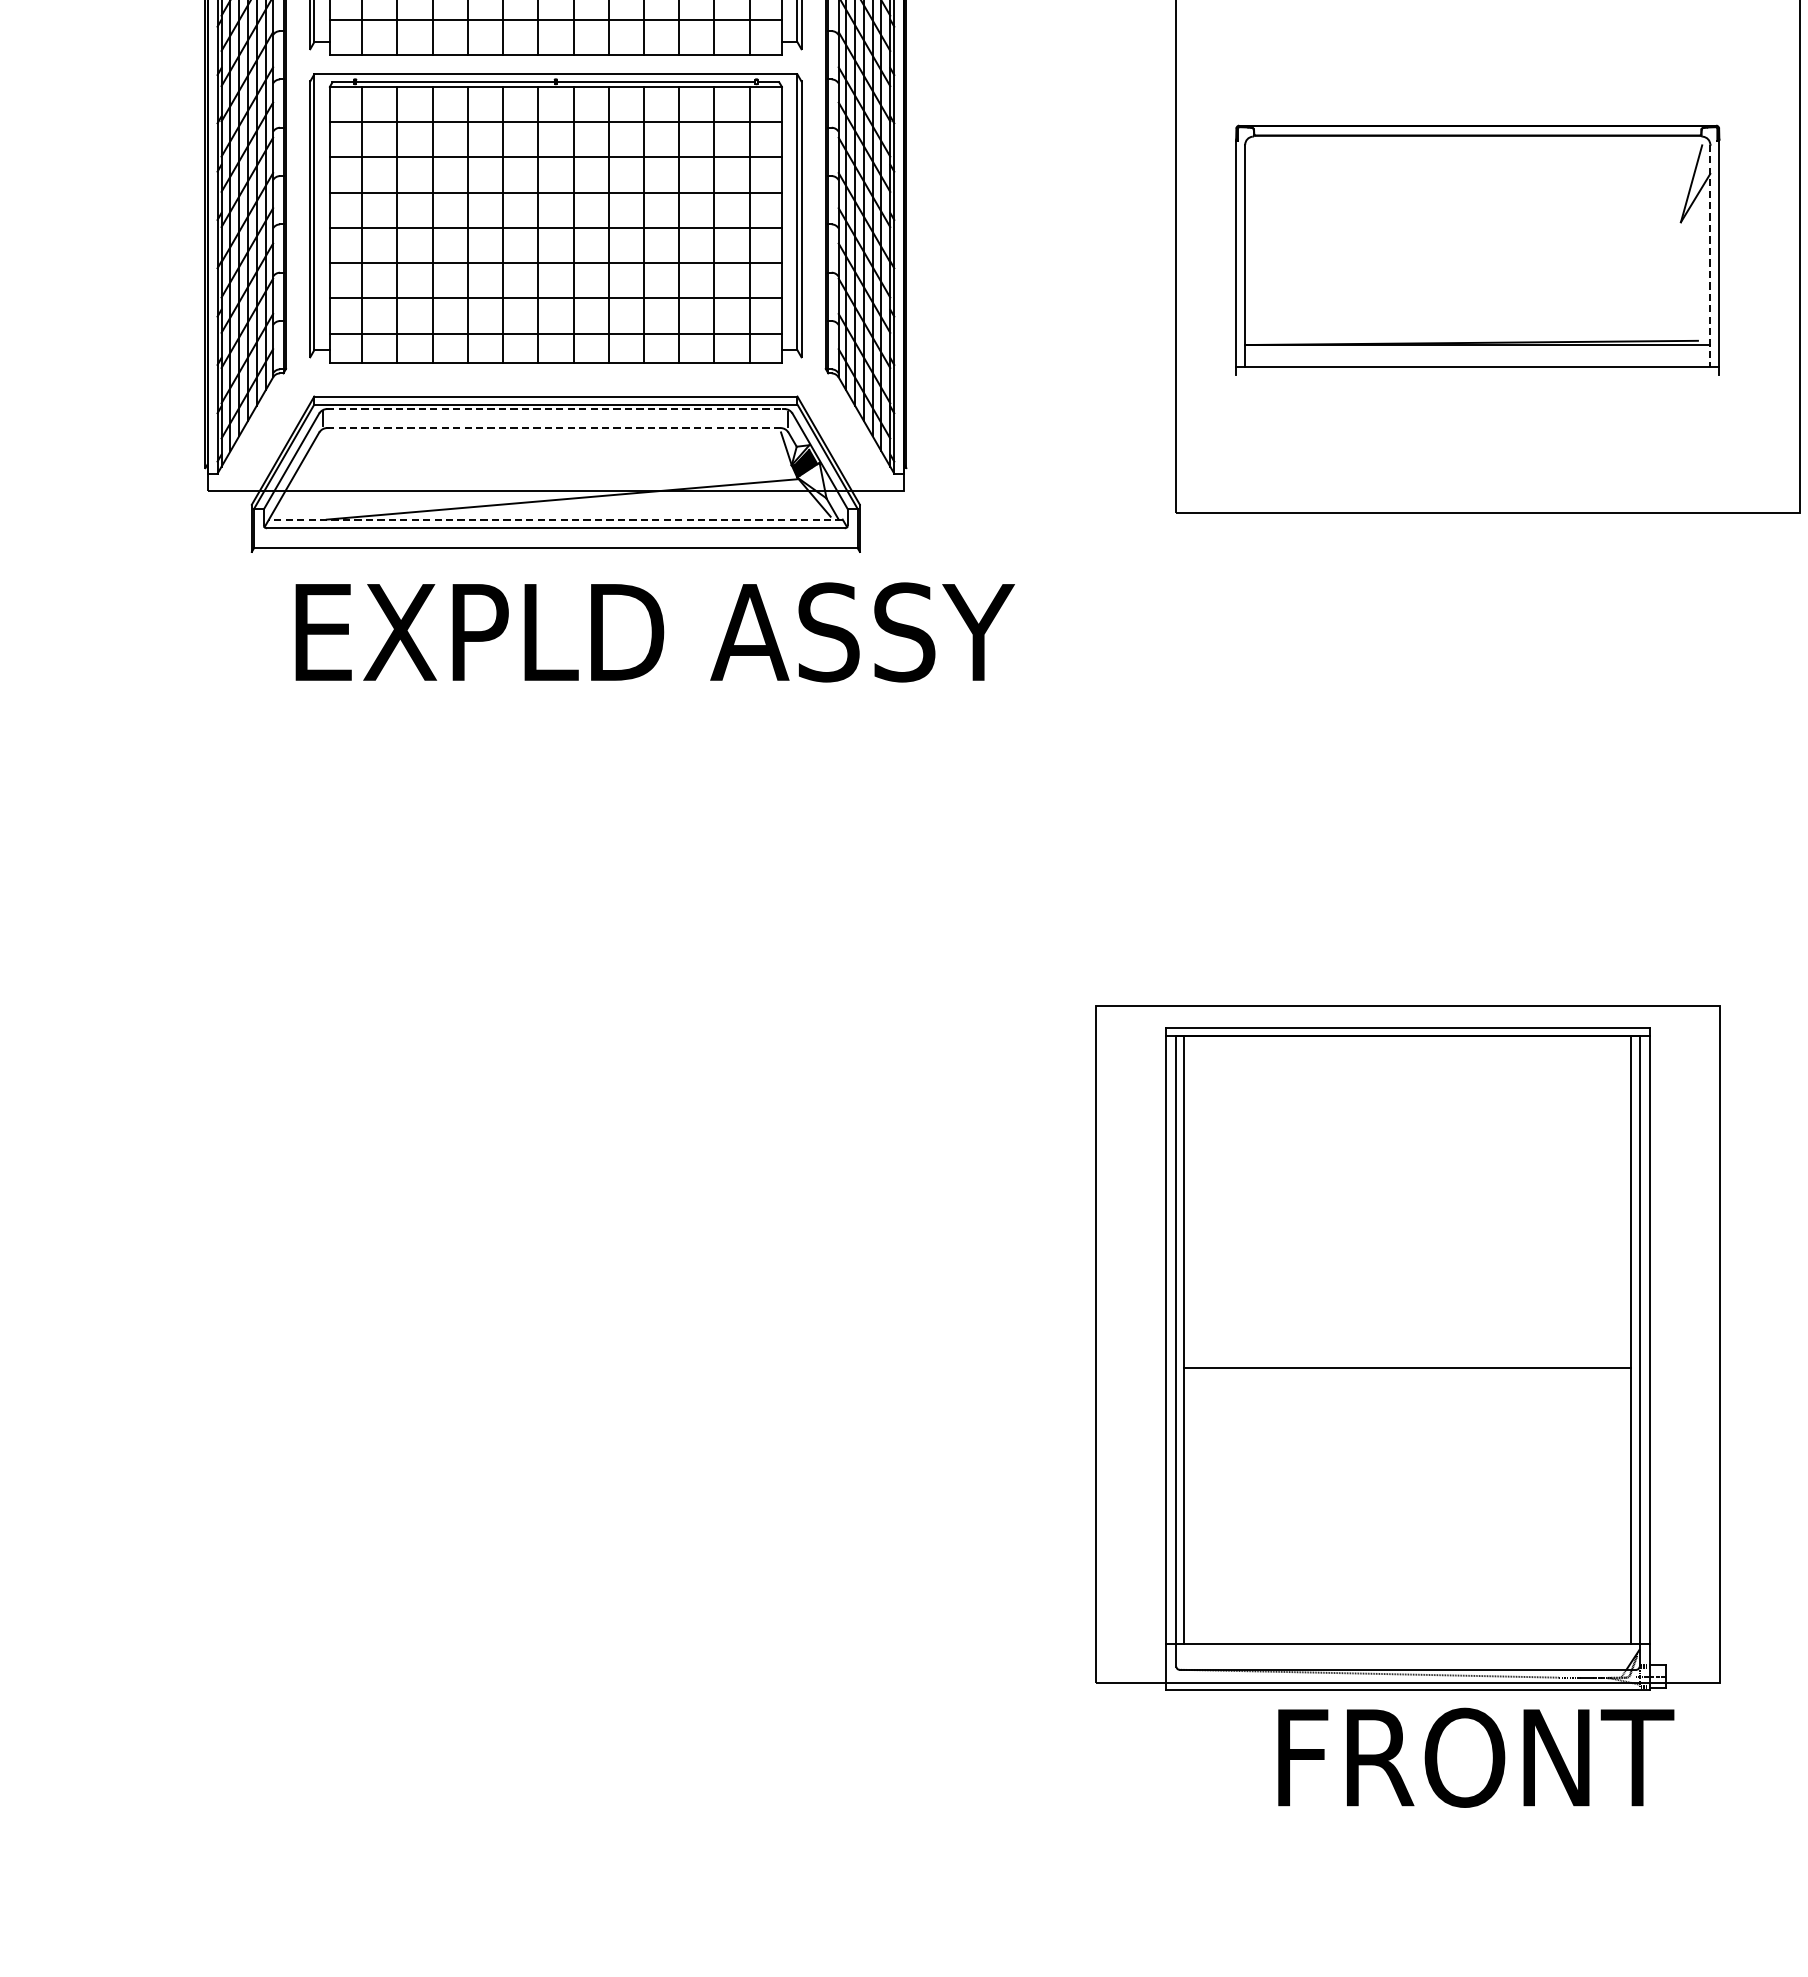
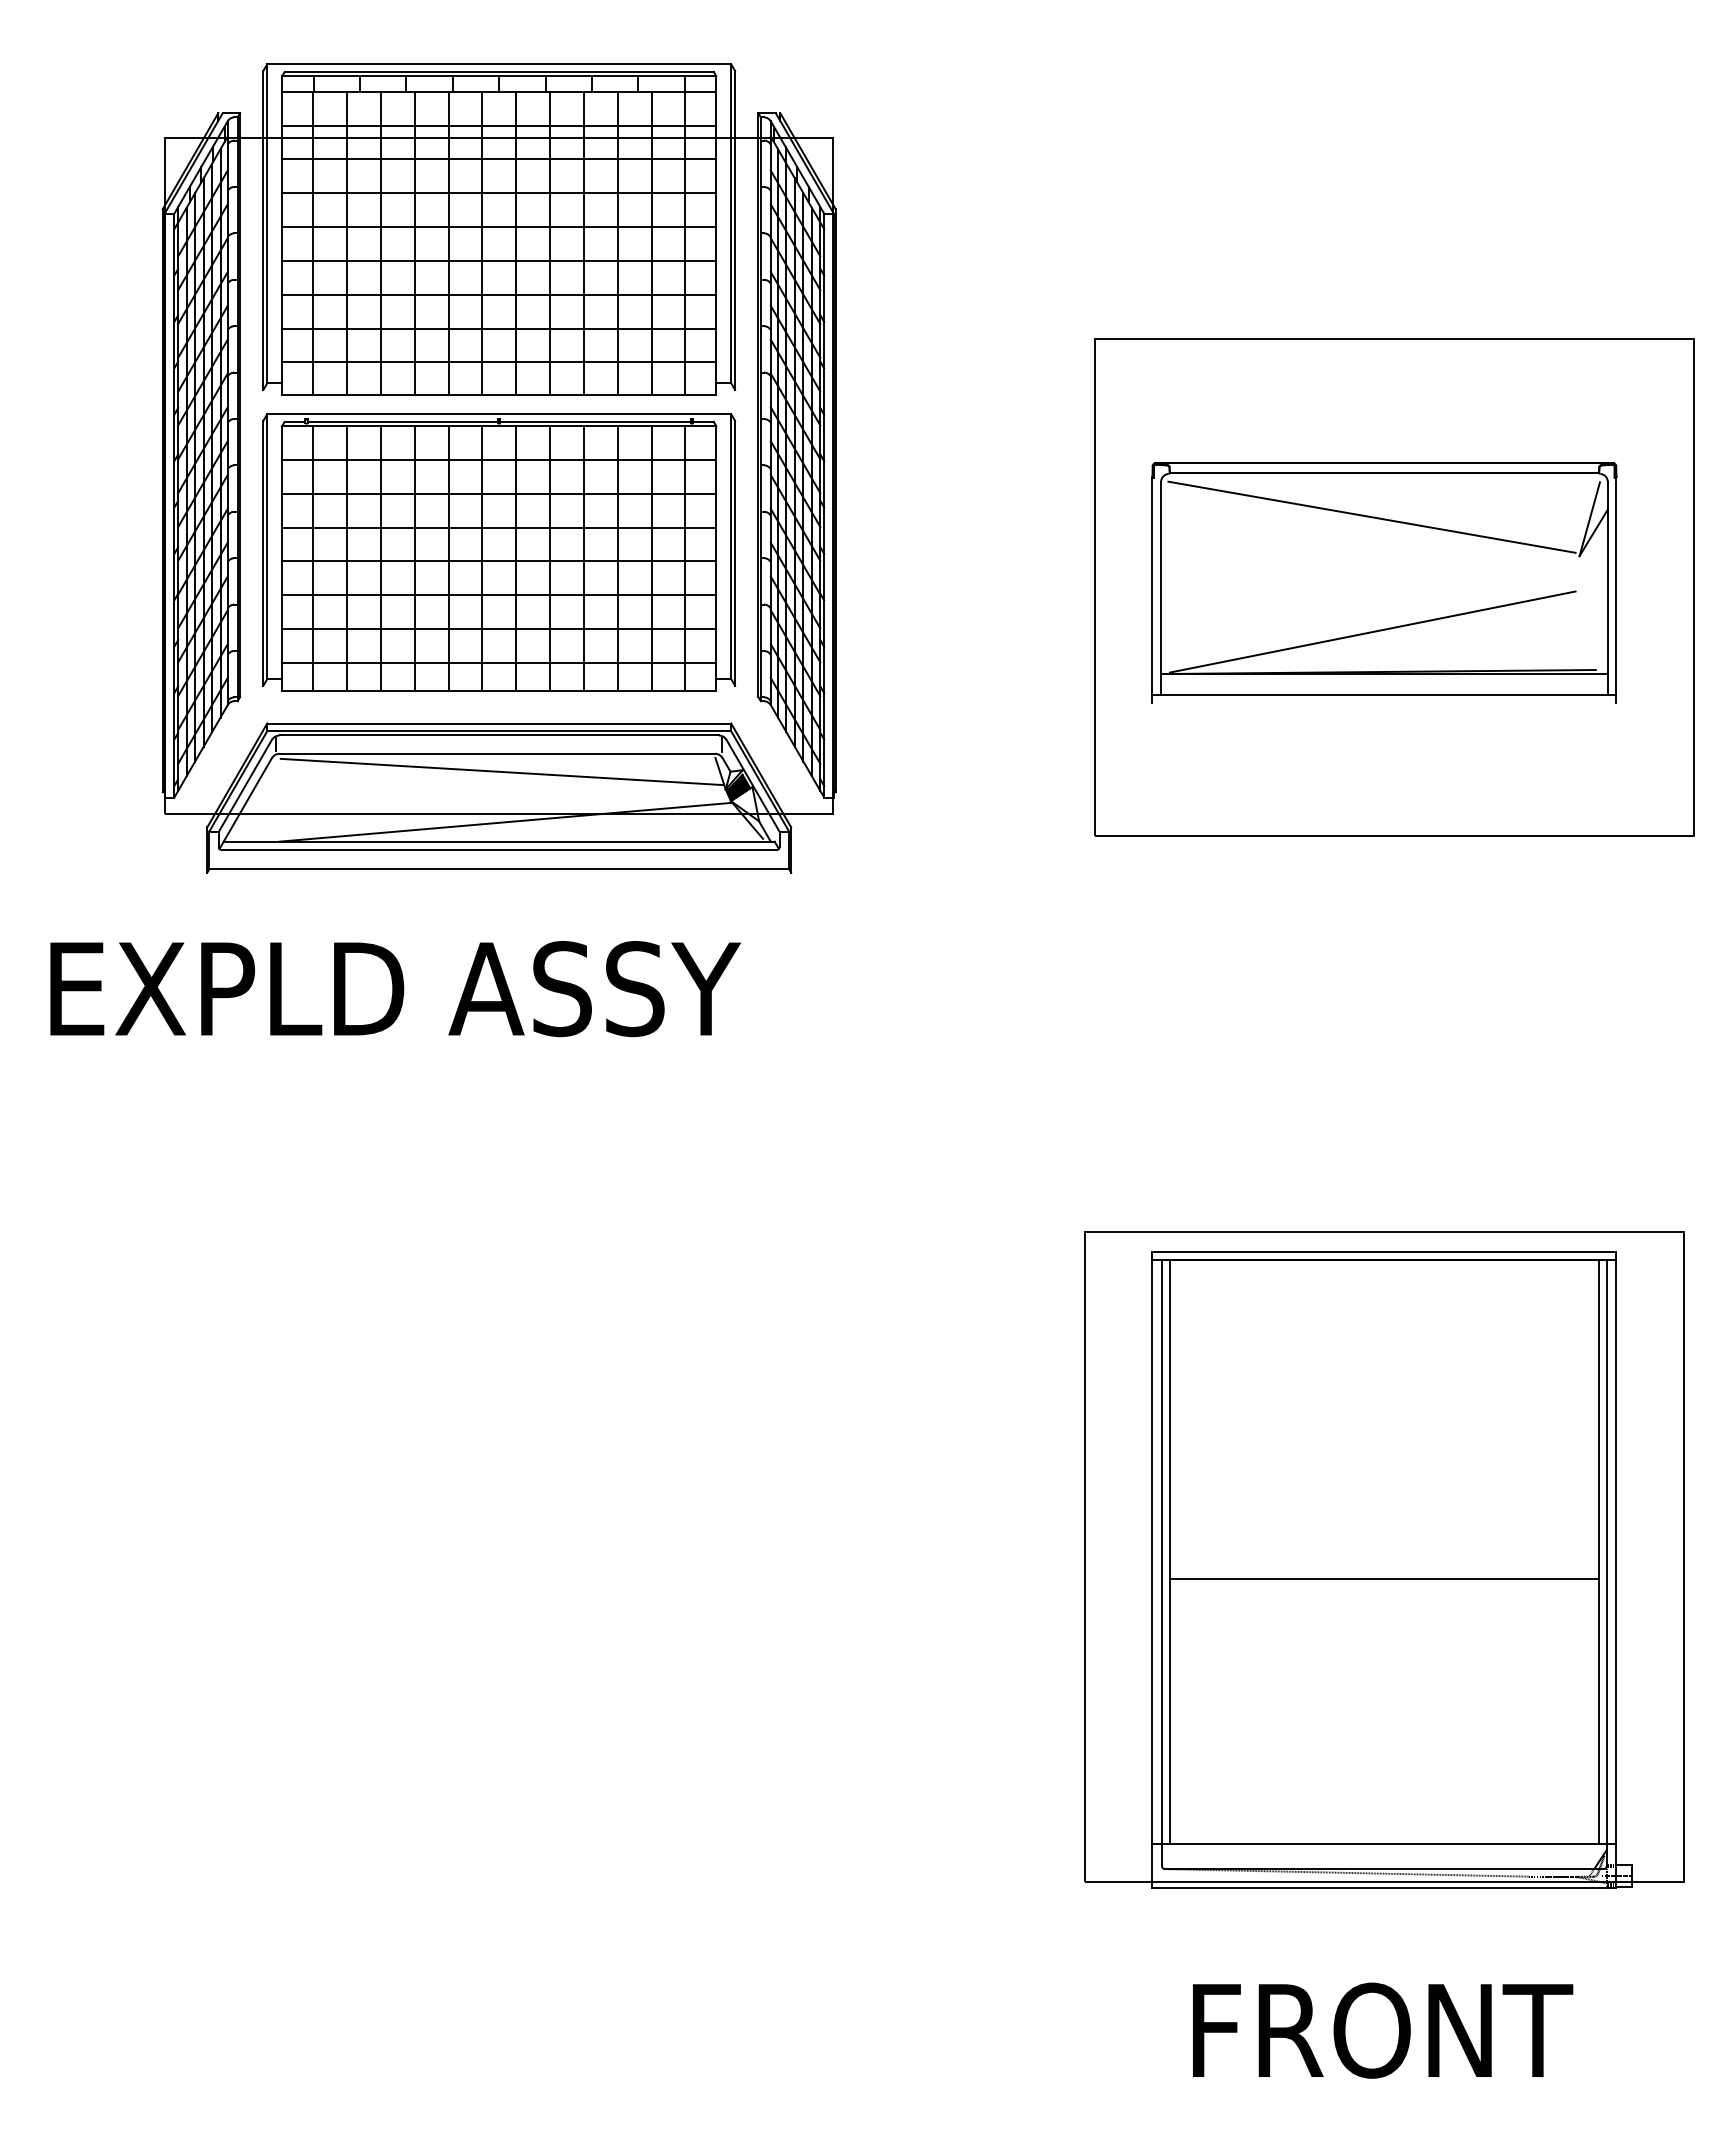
line: (1464, 180) -> (1371, 516), added
line: (1710, 255) -> (1607, 588), dashed -> solid
line: (1465, 300) -> (1372, 631), added
line: (556, 409) -> (499, 735), dashed -> solid
line: (554, 427) -> (497, 753), dashed -> solid
line: (558, 446) -> (501, 771), added
line: (555, 519) -> (498, 841), dashed -> solid
text: (655, 632) -> (395, 989), moved
part: (1408, 1347) -> (1384, 1559), moved

